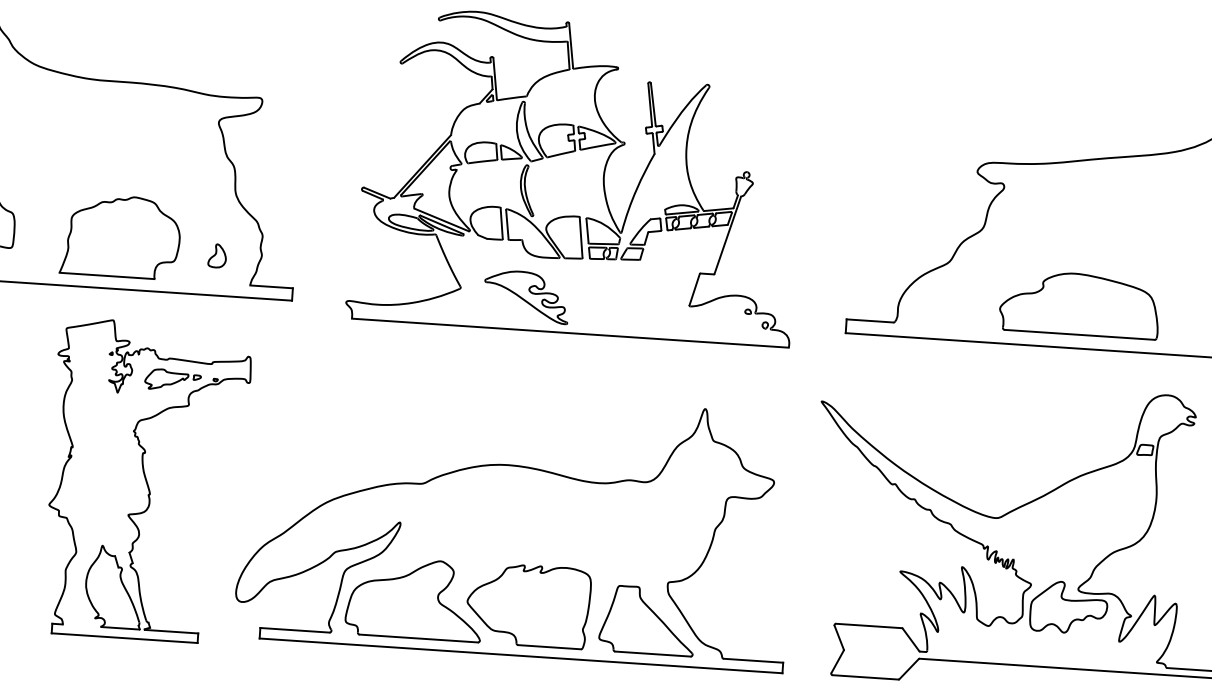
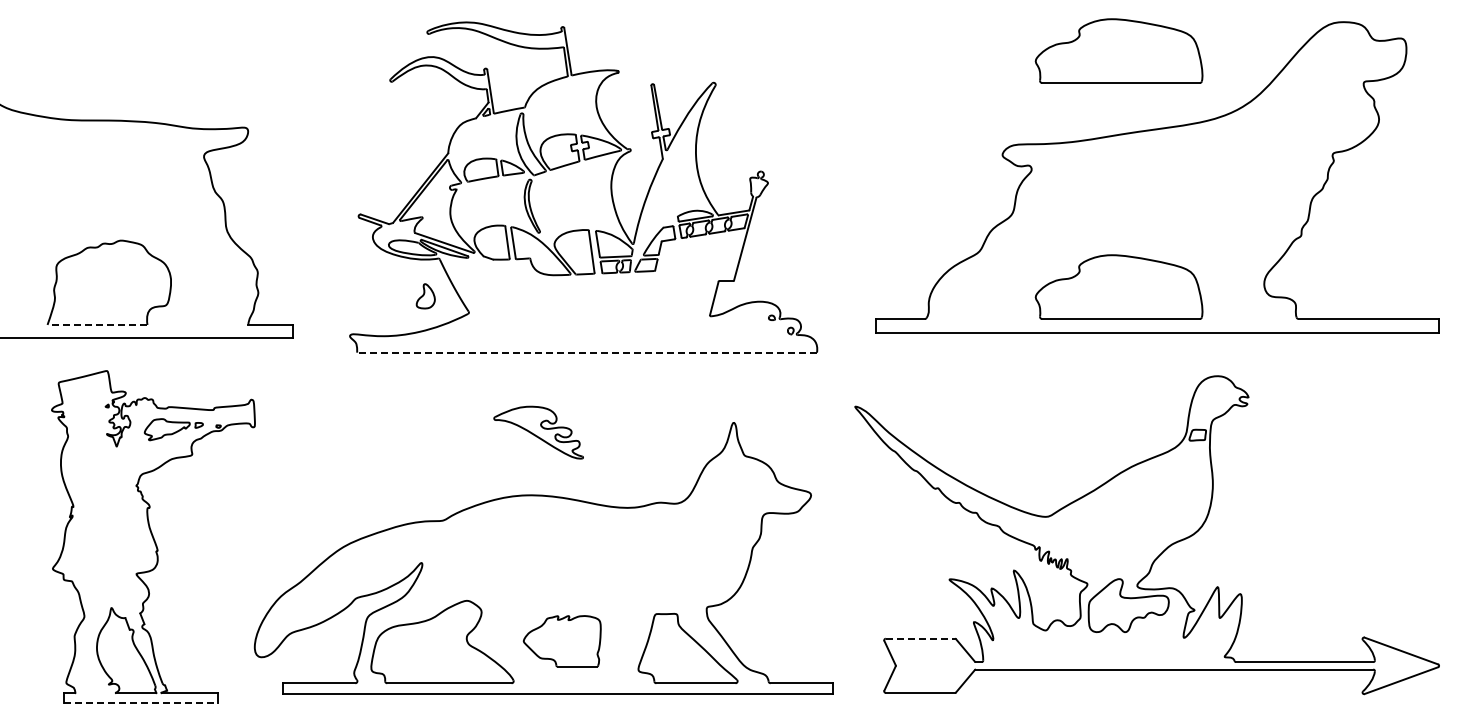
part: (1094, 79) -> (1118, 50), added
part: (217, 256) -> (425, 296), moved
line: (107, 275) -> (97, 324), solid -> dashed
part: (526, 296) -> (538, 432), moved
line: (570, 333) -> (587, 352), solid -> dashed
part: (528, 605) -> (562, 641), size x0.6
line: (869, 625) -> (920, 638), solid -> dashed
line: (124, 638) -> (141, 703), solid -> dashed

